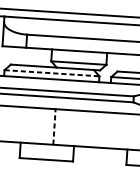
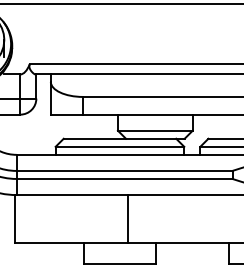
line: (52, 73) -> (120, 146), dashed -> solid
line: (54, 126) -> (128, 218), dashed -> solid

